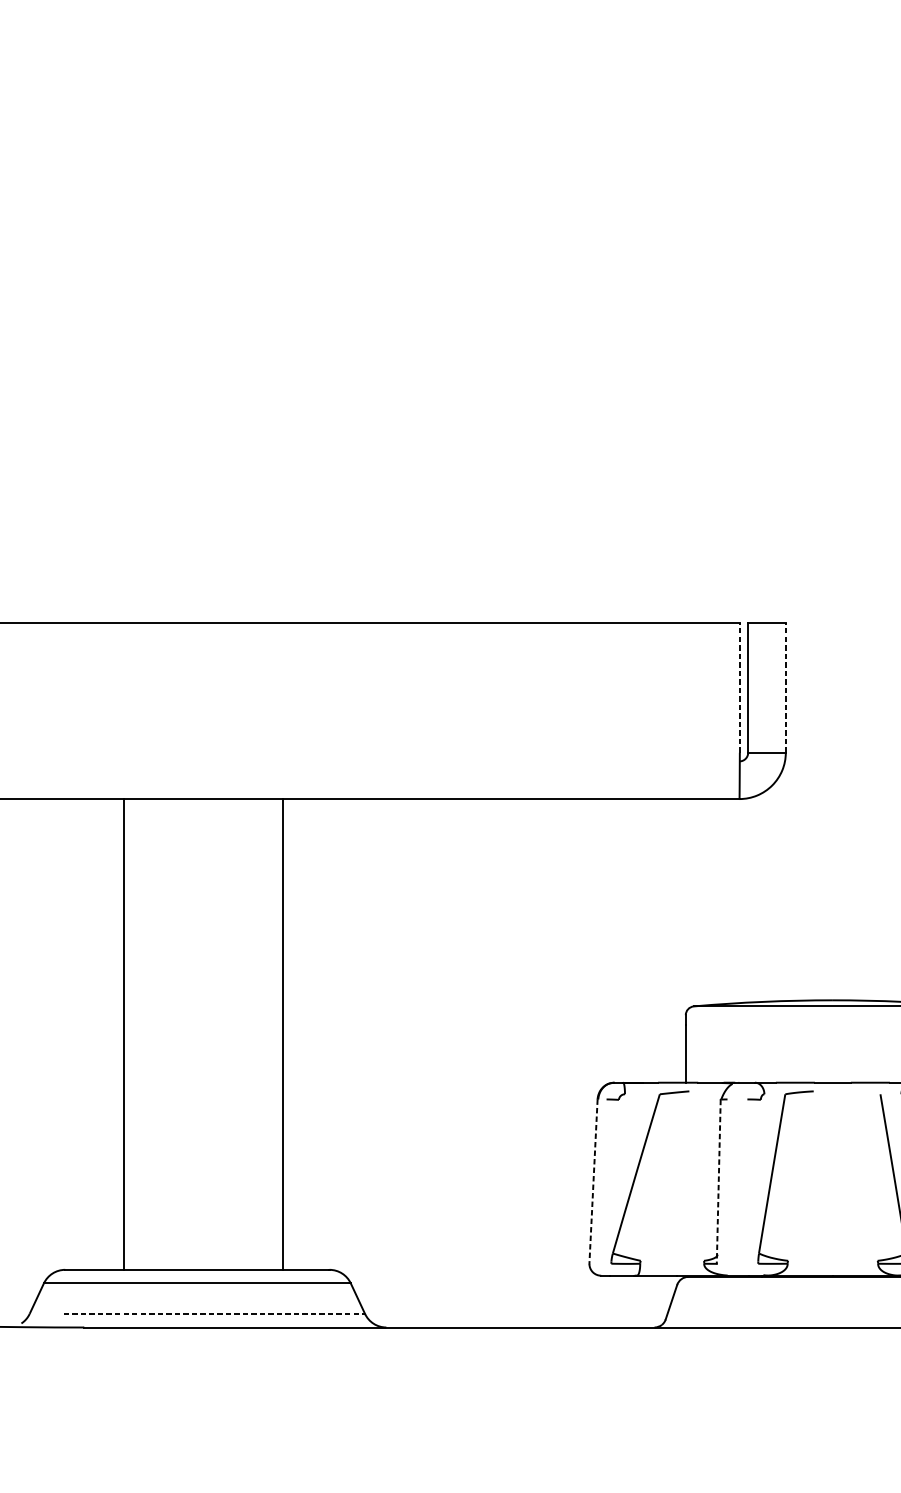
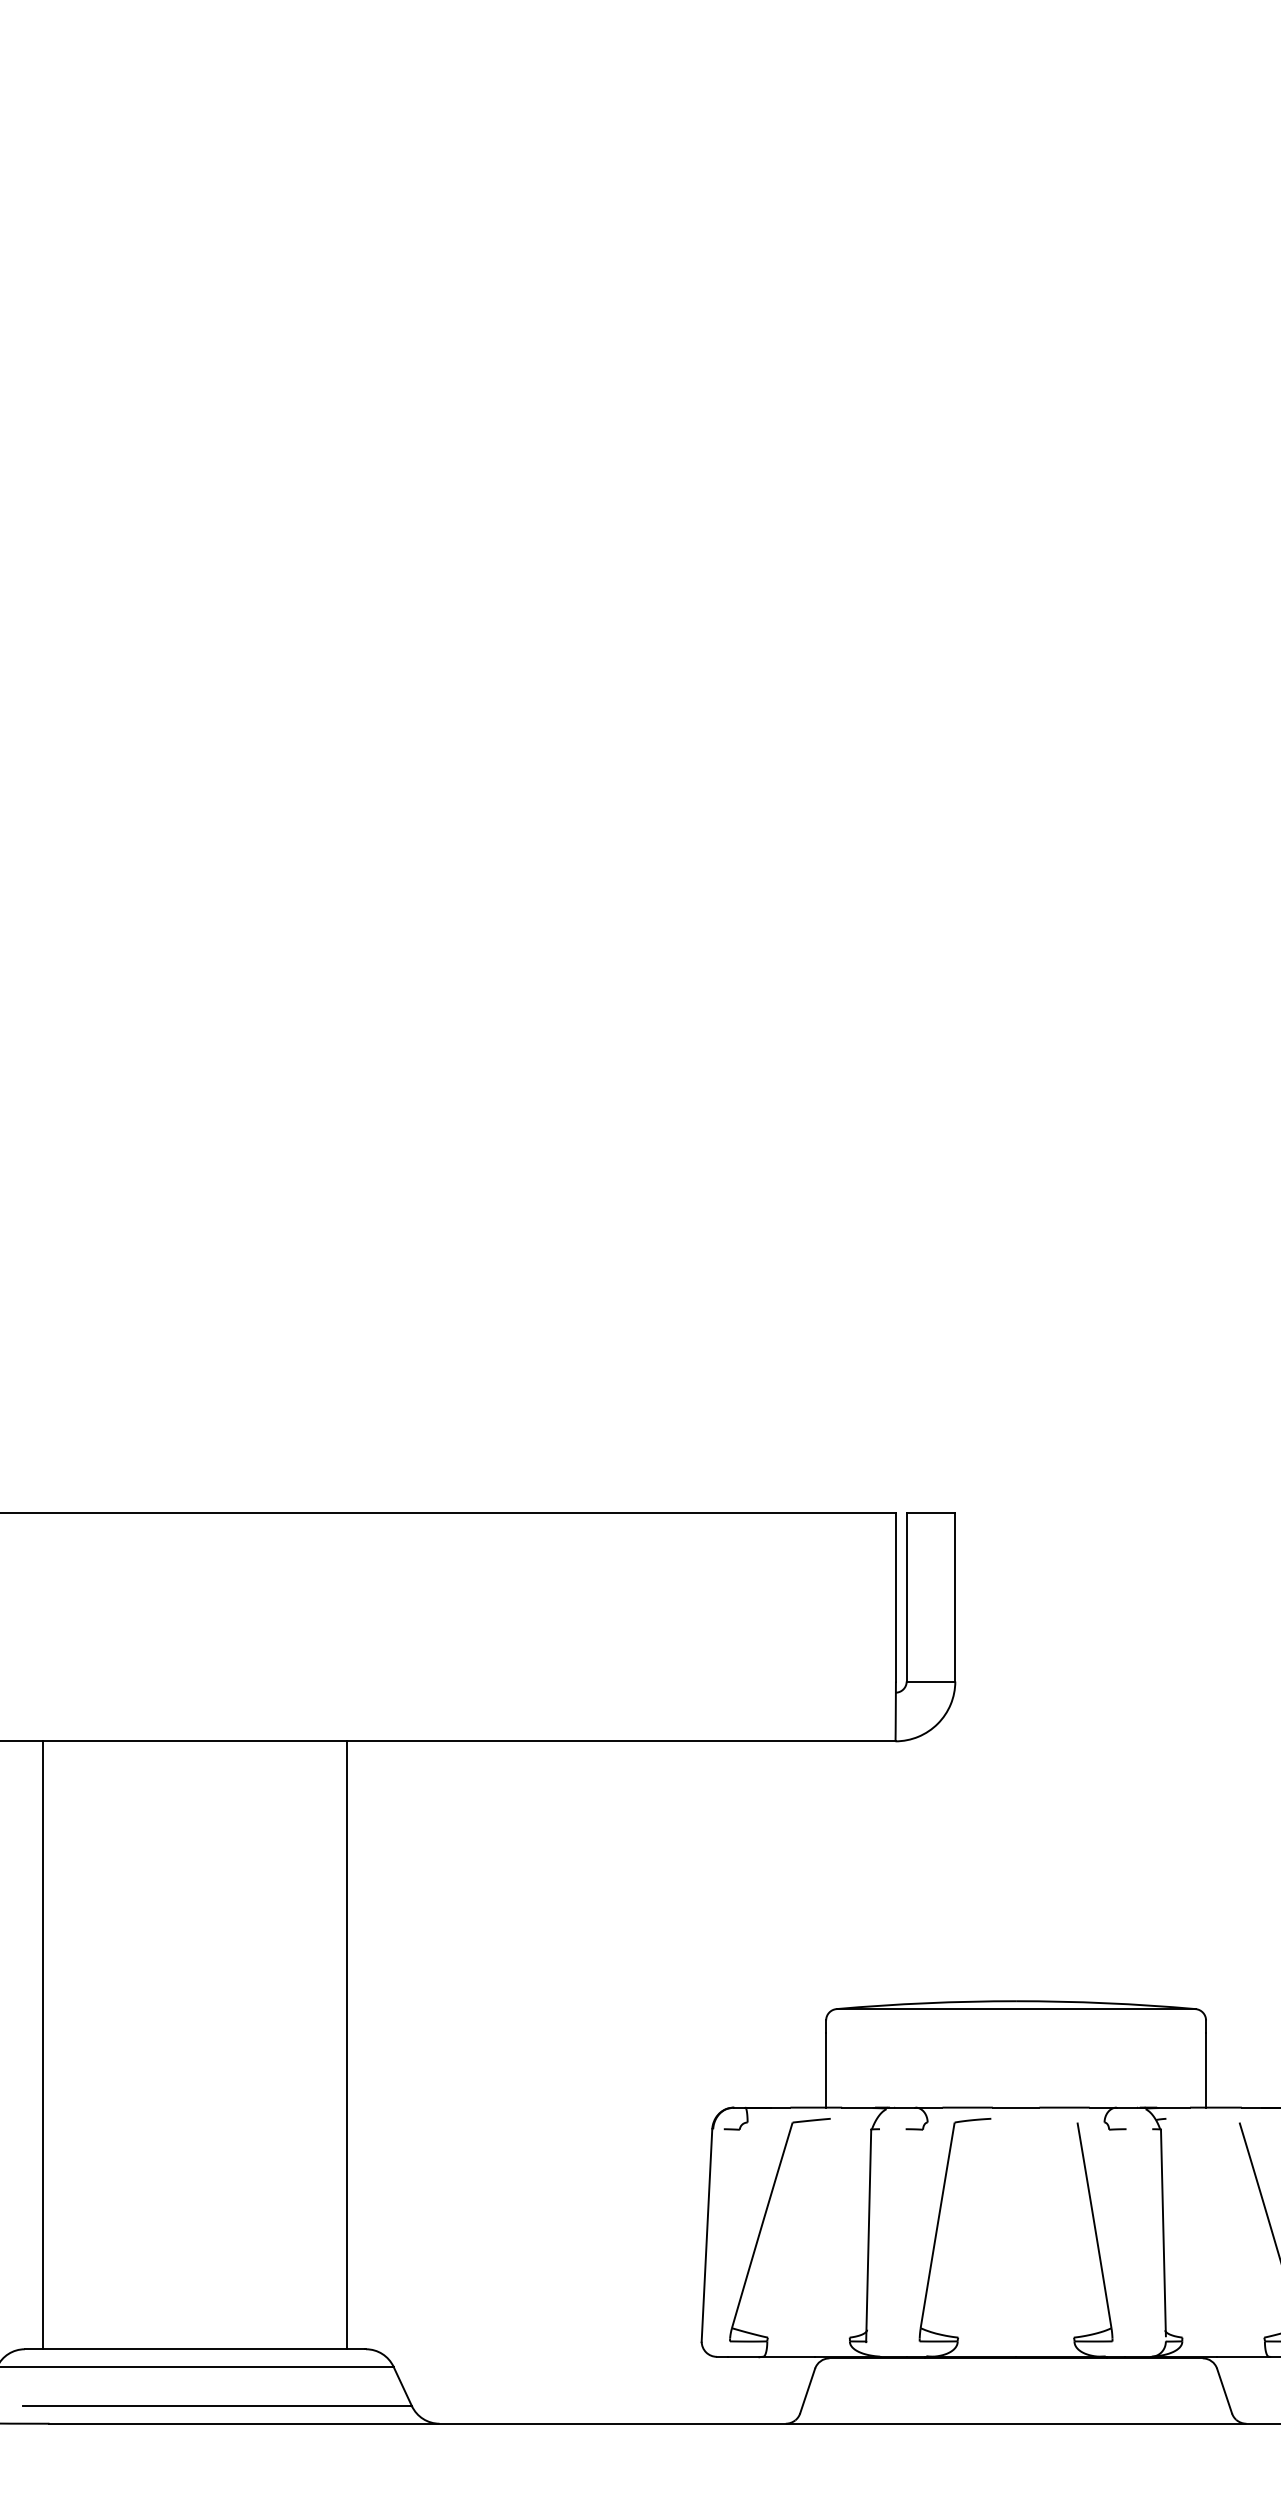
line: (739, 686) -> (895, 1596), dashed -> solid
line: (785, 686) -> (955, 1596), dashed -> solid
line: (123, 1034) -> (43, 2045), moved
line: (282, 1034) -> (347, 2045), moved
line: (593, 1181) -> (706, 2235), dashed -> solid
line: (718, 1182) -> (868, 2236), dashed -> solid
line: (214, 1314) -> (217, 2406), dashed -> solid

